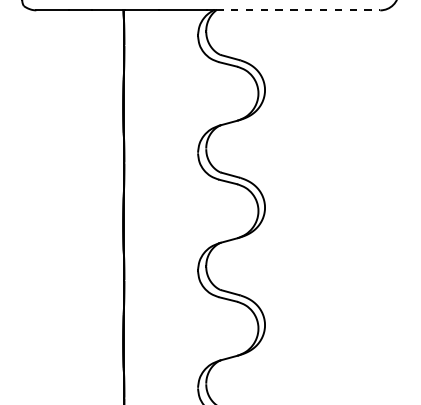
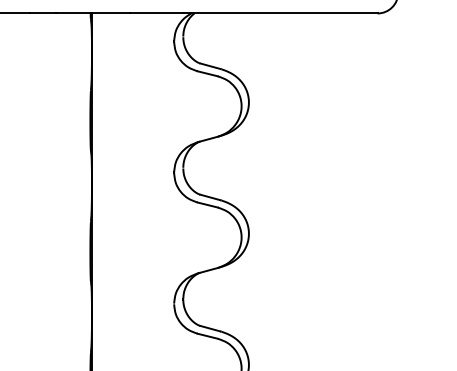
line: (298, 10) -> (286, 13), dashed -> solid

